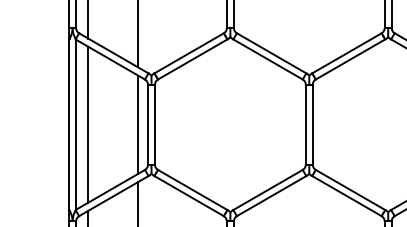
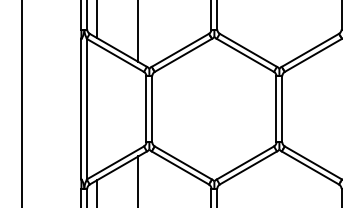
line: (138, 123) -> (138, 108), removed
line: (88, 125) -> (97, 109), removed

